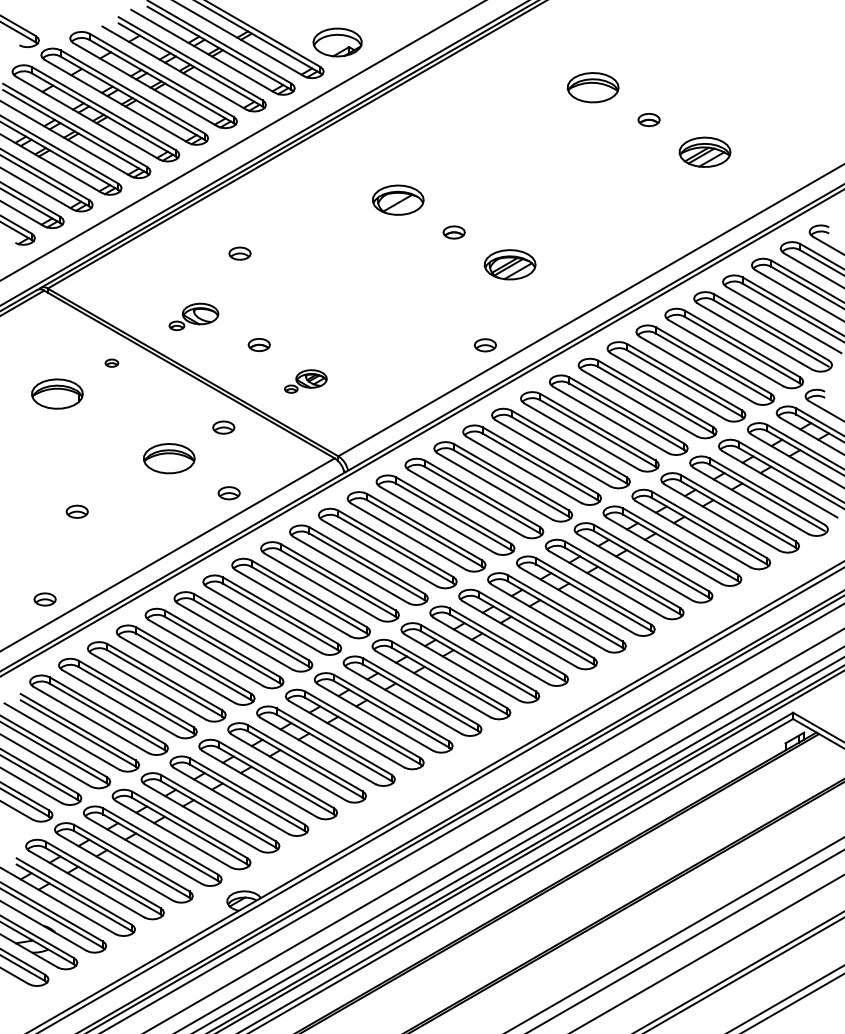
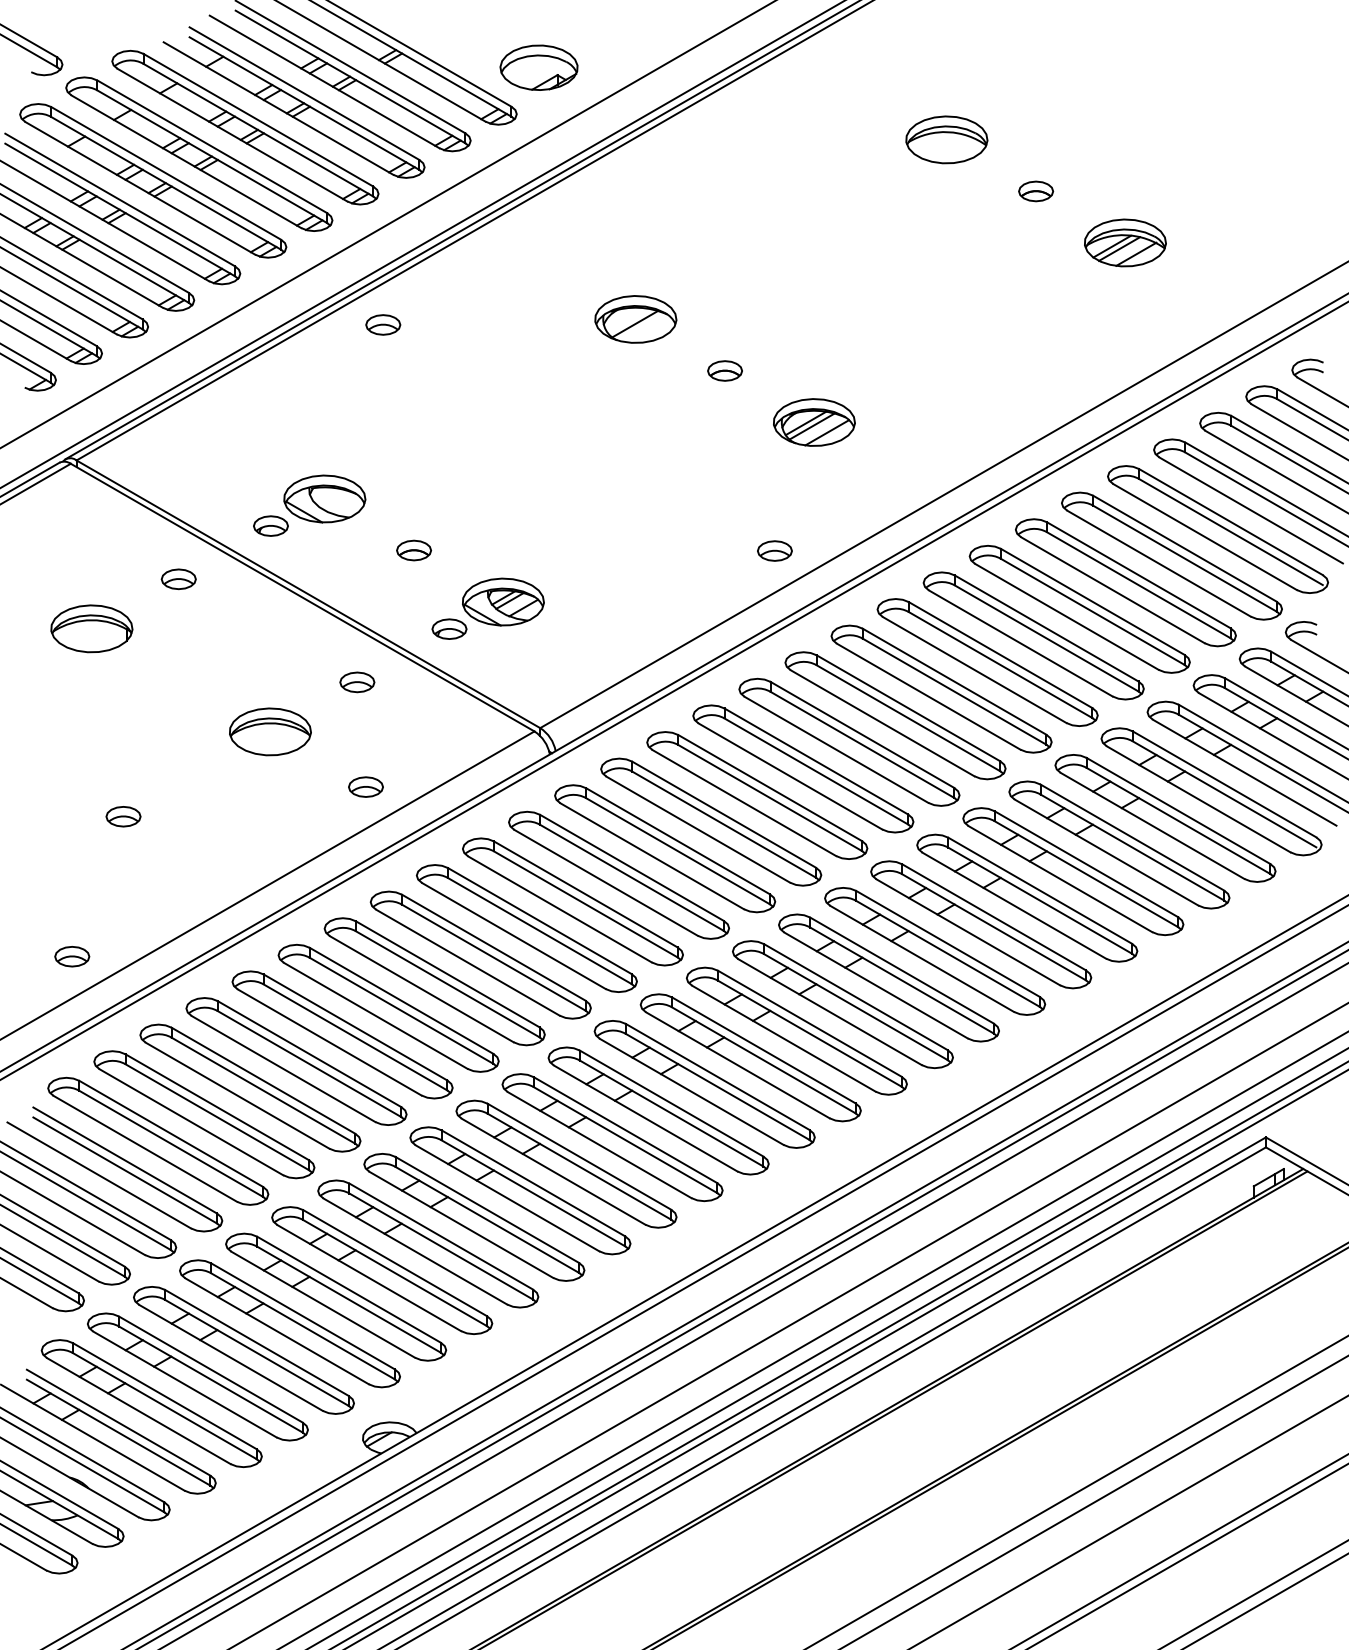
part: (239, 253) -> (382, 324), moved
part: (193, 316) -> (309, 505), size x1.43
part: (111, 363) -> (178, 580), size x1.67
part: (305, 381) -> (487, 608), size x1.67

